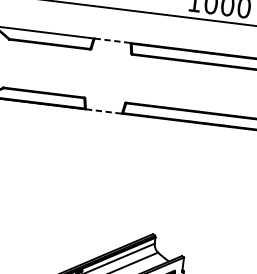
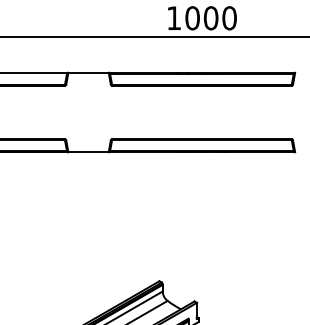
line: (113, 40) -> (89, 72), dashed -> solid
line: (104, 111) -> (89, 152), dashed -> solid

